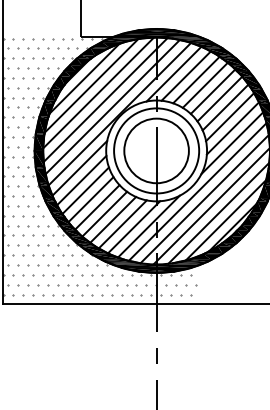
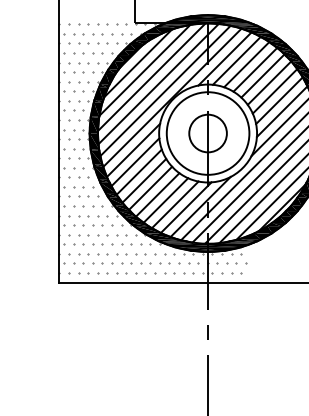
circle: (156, 150) -> (207, 133), size x0.6

